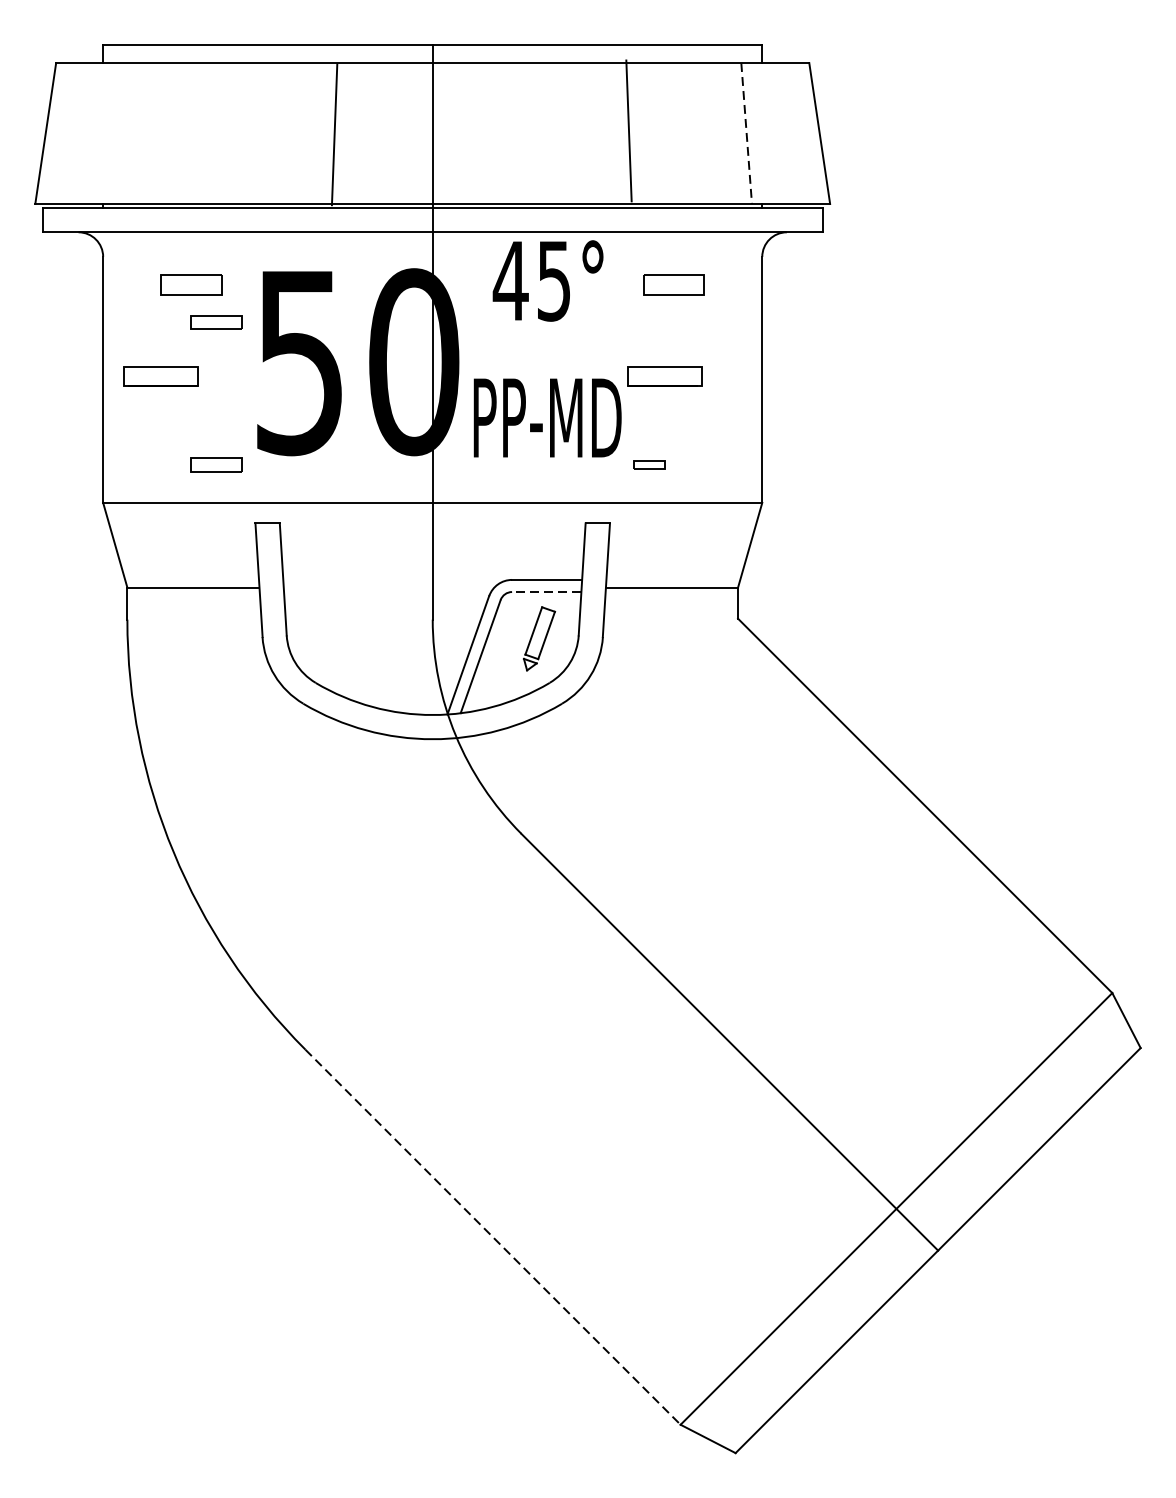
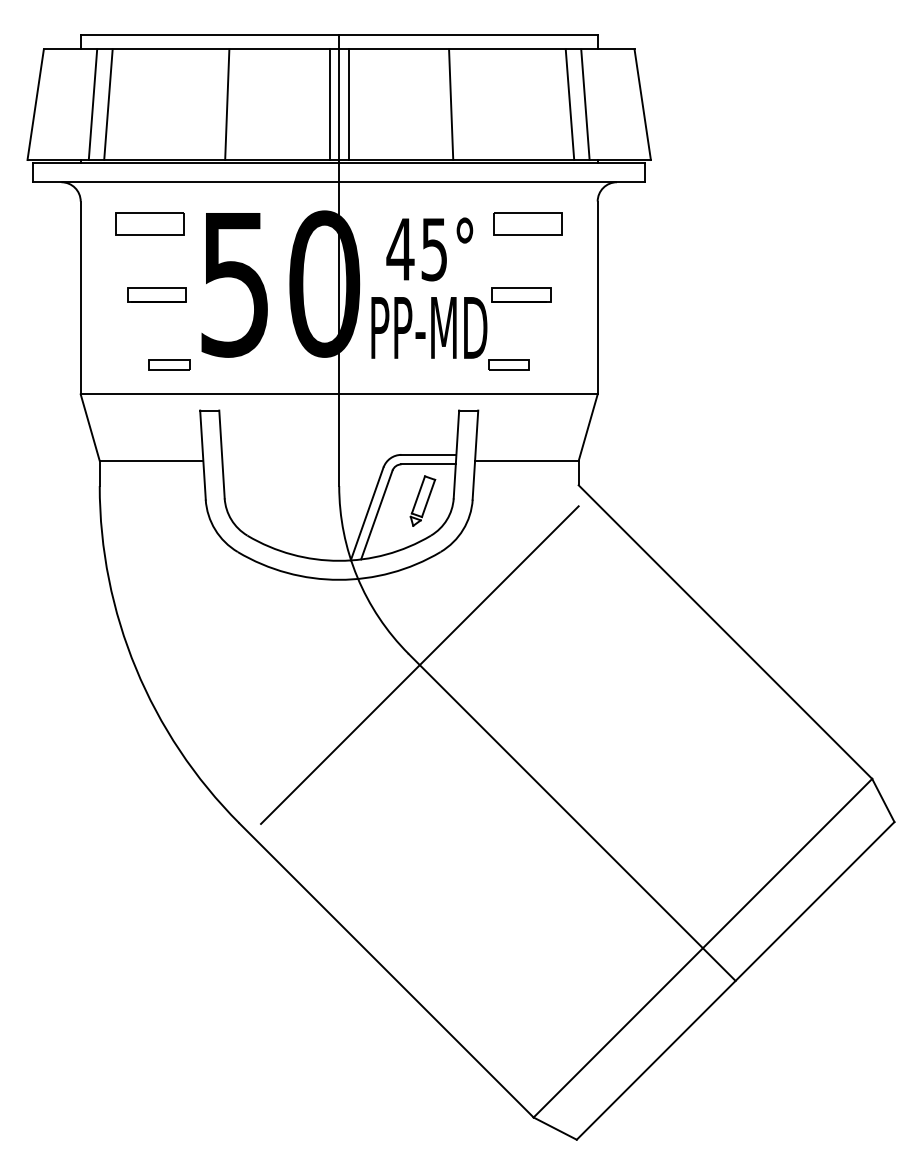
line: (629, 130) -> (451, 104), moved
line: (118, 133) -> (92, 104), added
line: (138, 133) -> (108, 104), added
line: (420, 133) -> (329, 104), added
line: (444, 133) -> (348, 104), added
line: (726, 133) -> (569, 104), added
line: (334, 134) -> (227, 104), moved
line: (746, 134) -> (585, 105), dashed -> solid
text: (547, 281) -> (429, 249), moved
part: (190, 284) -> (149, 223), size x1.43
part: (672, 284) -> (527, 223), size x1.43
part: (216, 321) -> (169, 252), removed
part: (160, 375) -> (156, 294), moved
part: (648, 464) -> (508, 364), size x1.67
line: (546, 592) -> (428, 464), dashed -> solid
line: (535, 847) -> (419, 664), added
line: (493, 1237) -> (386, 970), dashed -> solid

